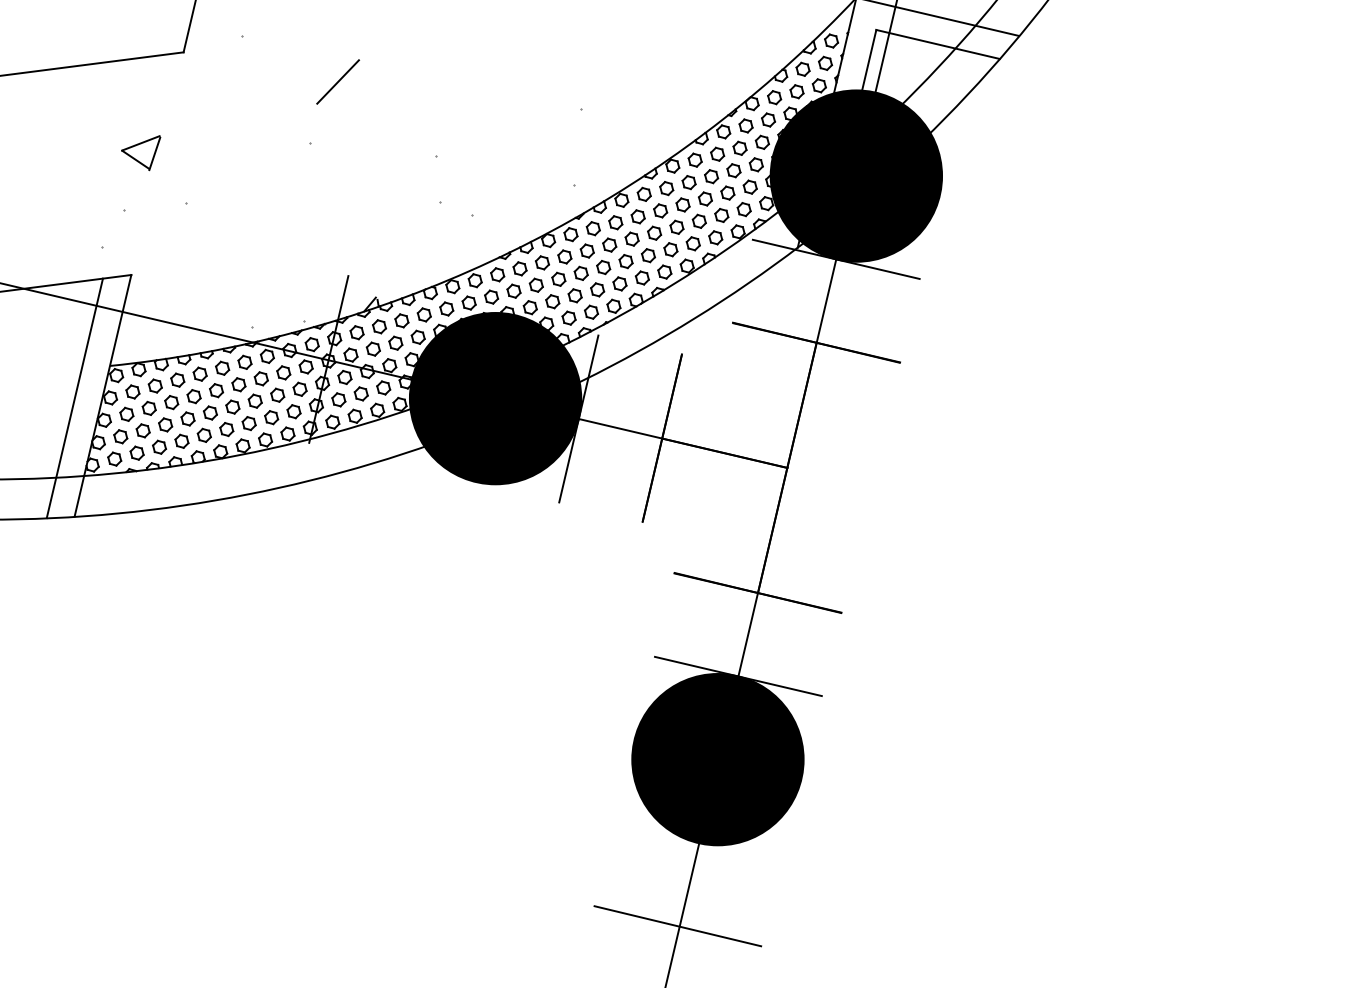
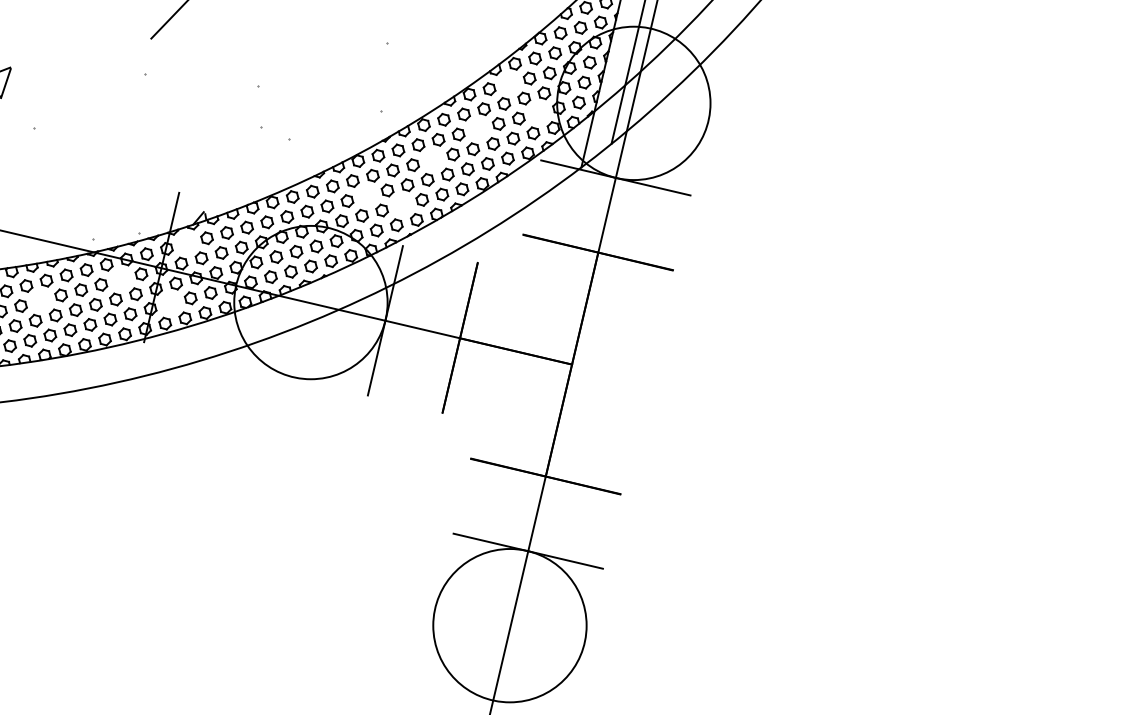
part: (717, 153) -> (509, 83), removed
fill: (856, 175) -> (633, 102), removed
part: (749, 186) -> (538, 112), removed
part: (682, 204) -> (478, 128), removed
part: (631, 238) -> (432, 159), removed
part: (558, 278) -> (367, 195), removed
part: (597, 289) -> (402, 204), removed
part: (356, 332) -> (186, 243), removed
part: (283, 372) -> (121, 279), removed
part: (193, 396) -> (40, 300), removed
fill: (495, 398) -> (310, 302), removed
part: (338, 399) -> (170, 303), removed
fill: (717, 759) -> (509, 625), removed

